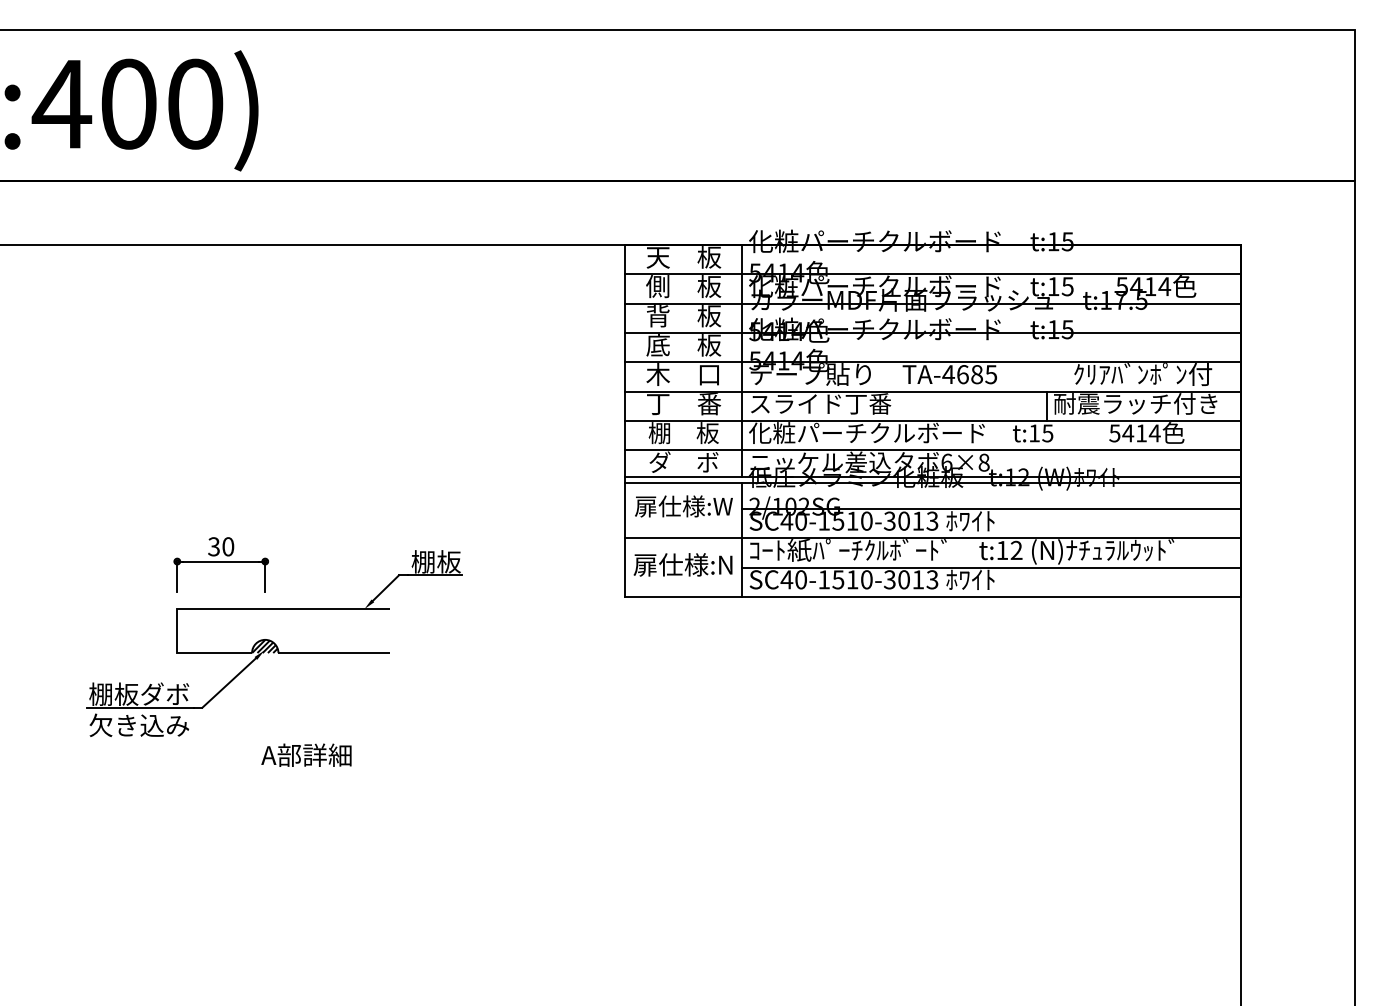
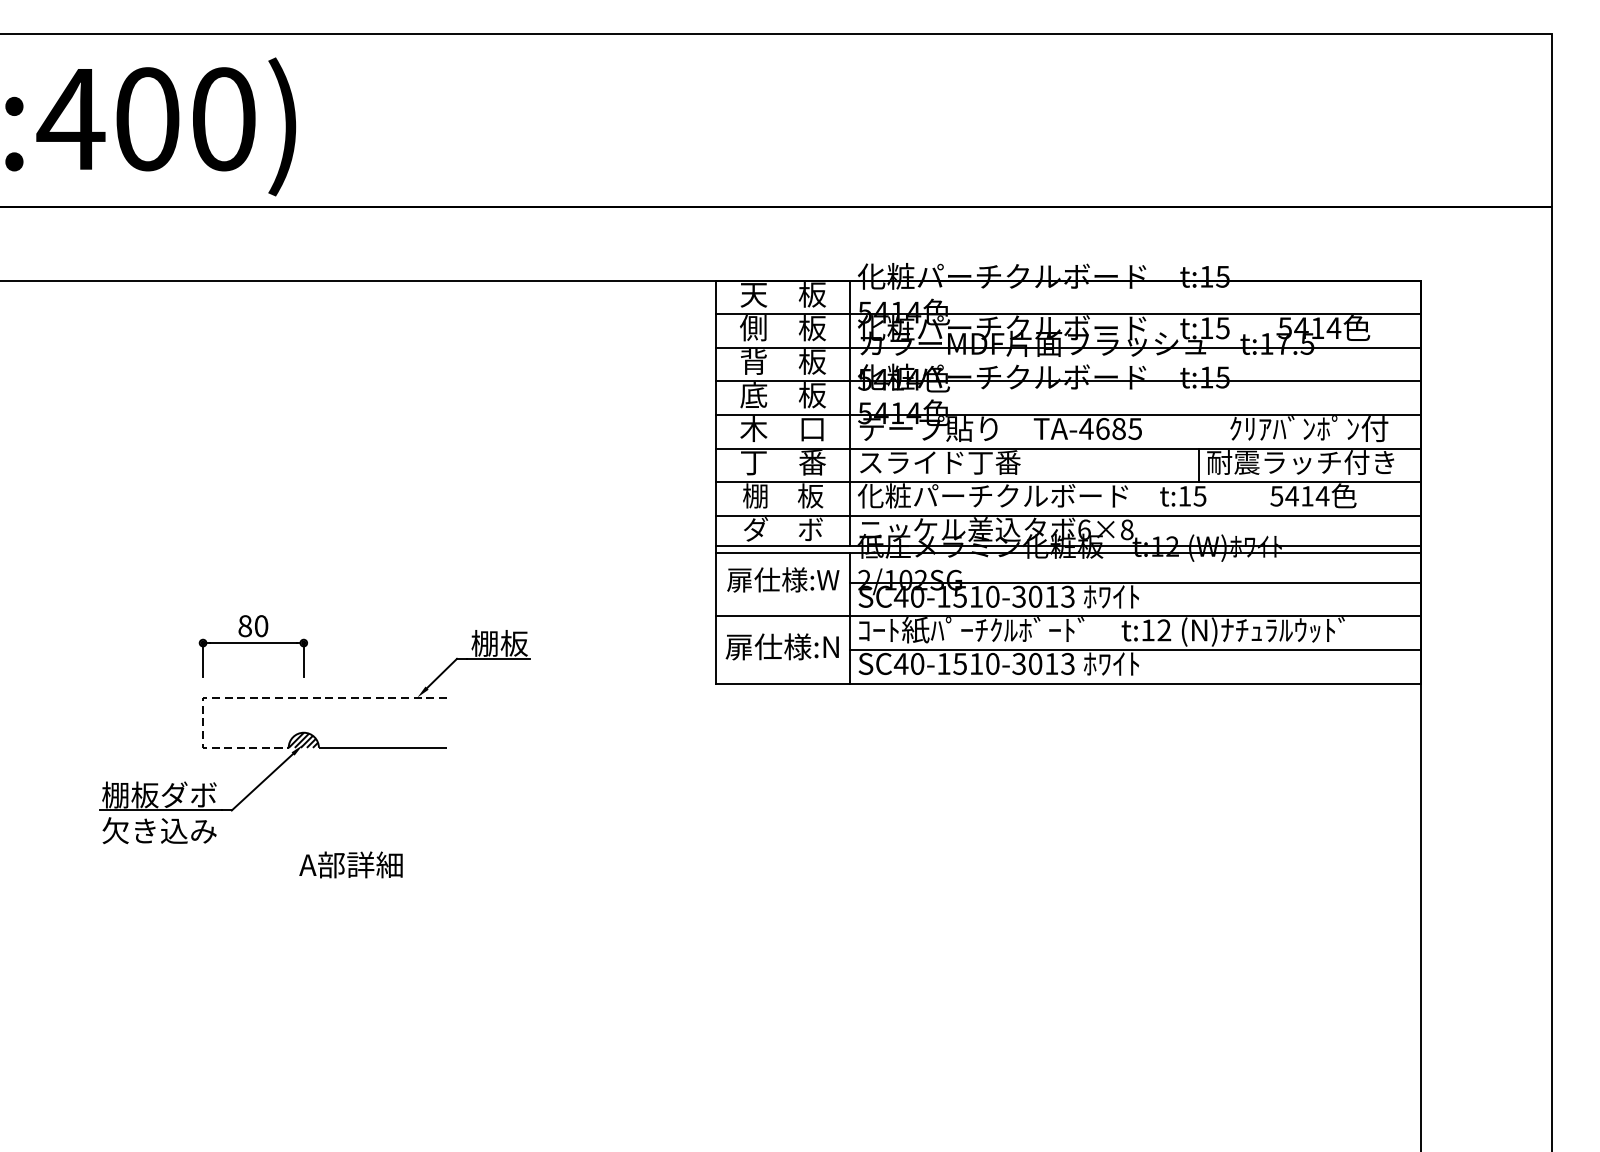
text: (213, 546) -> (244, 625), 30 -> 80
line: (223, 609) -> (255, 697), solid -> dashed

